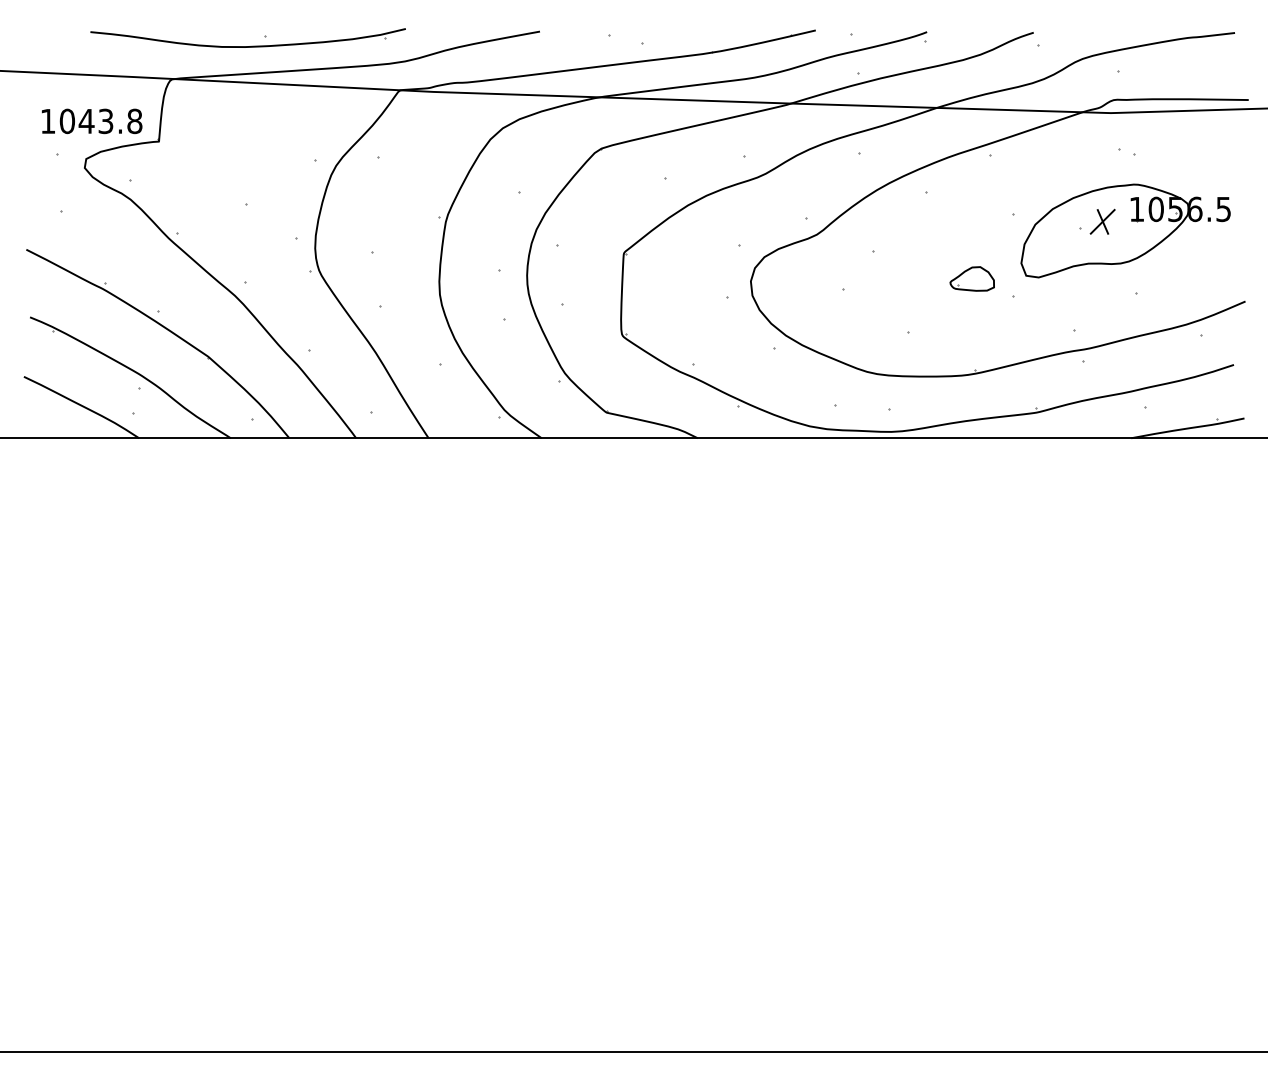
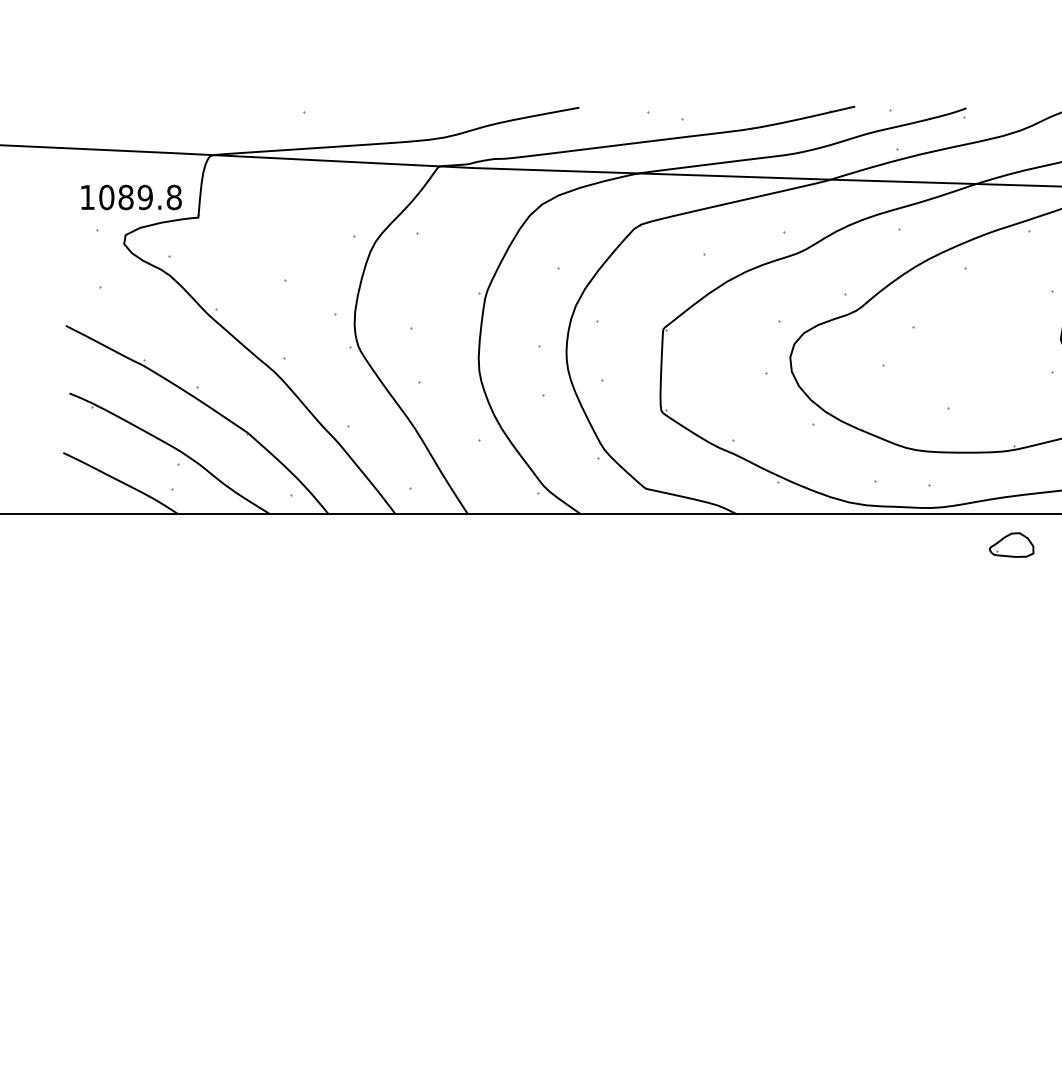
part: (251, 45) -> (290, 121), removed
text: (95, 121) -> (134, 197), 1043.8 -> 1089.8
part: (971, 278) -> (1010, 544), moved

